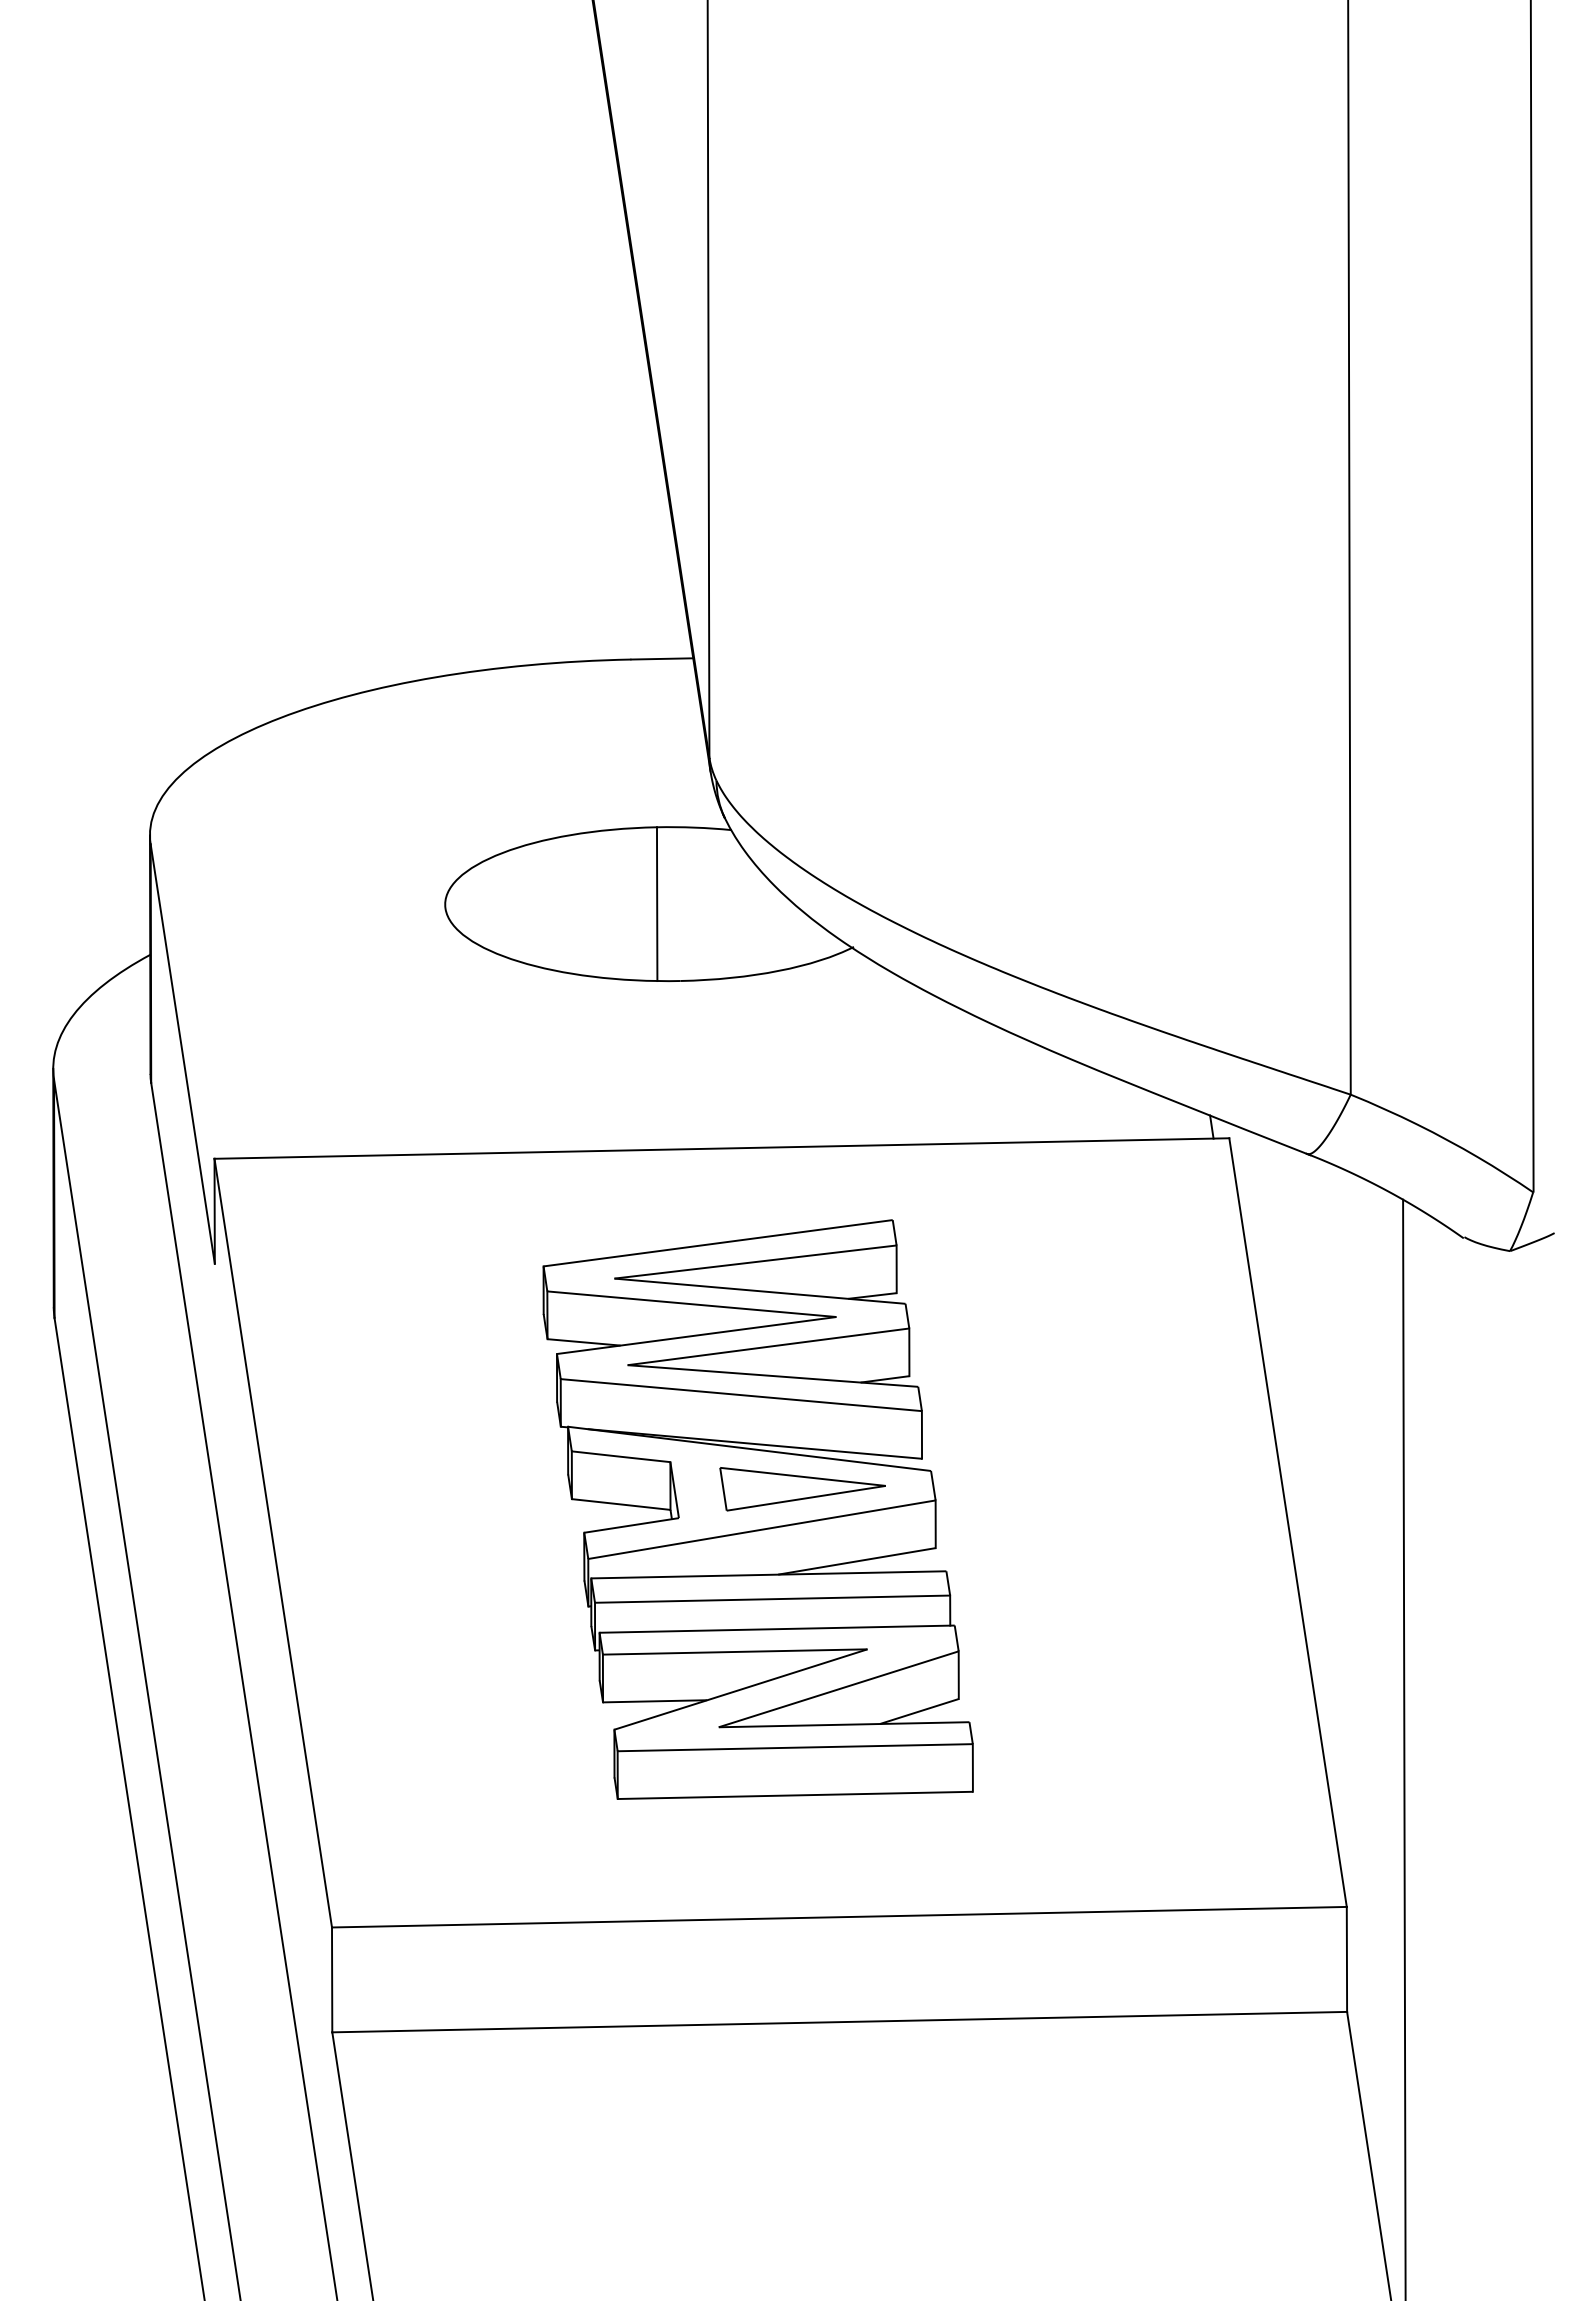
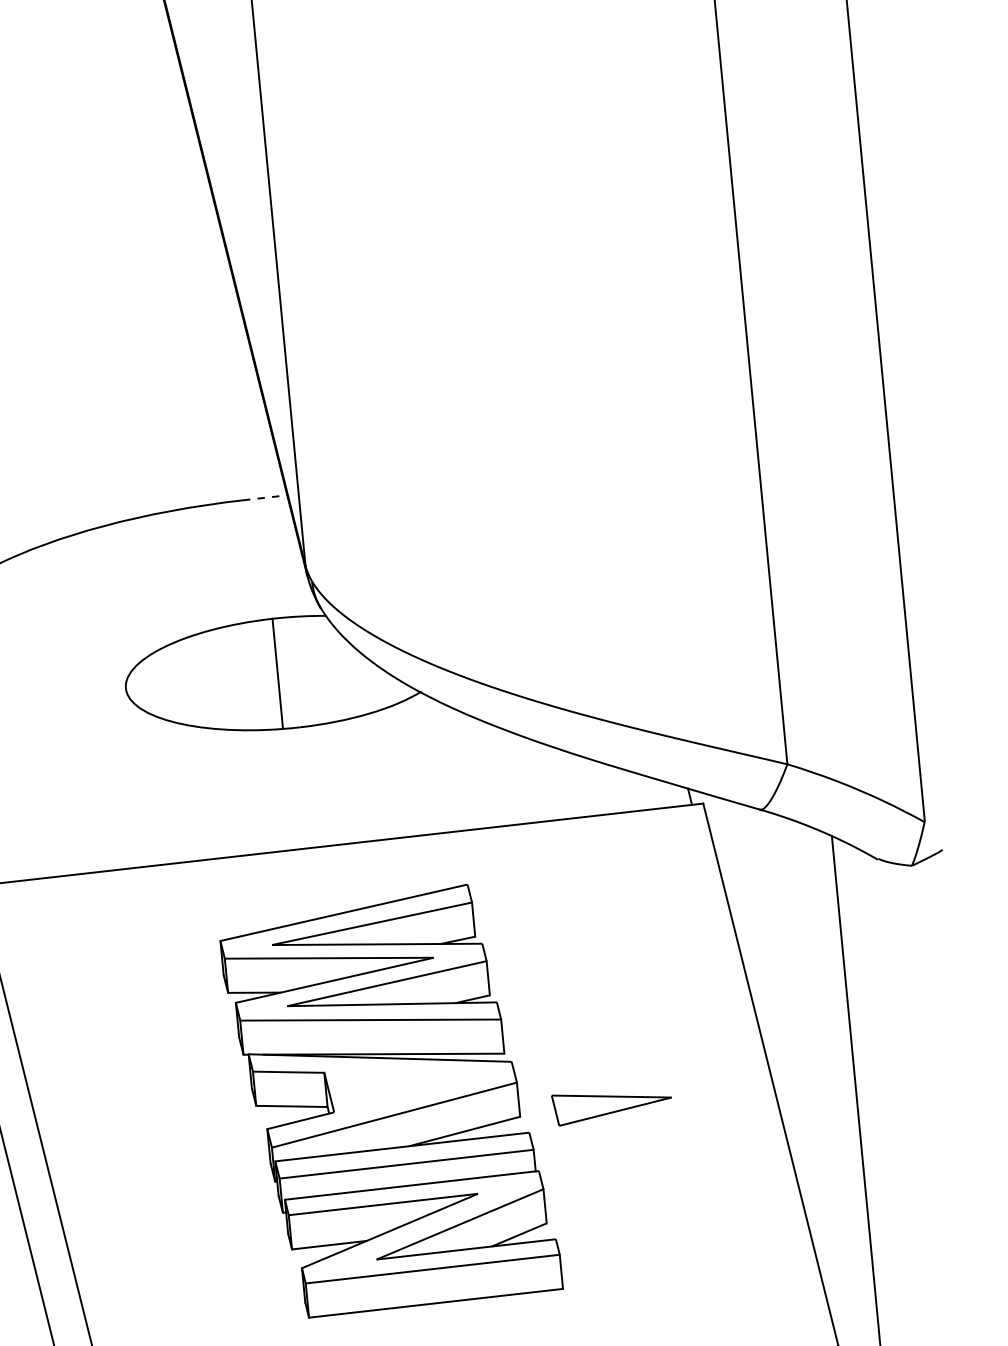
line: (662, 658) -> (265, 497), solid -> dashed
part: (802, 1489) -> (612, 1105), moved

